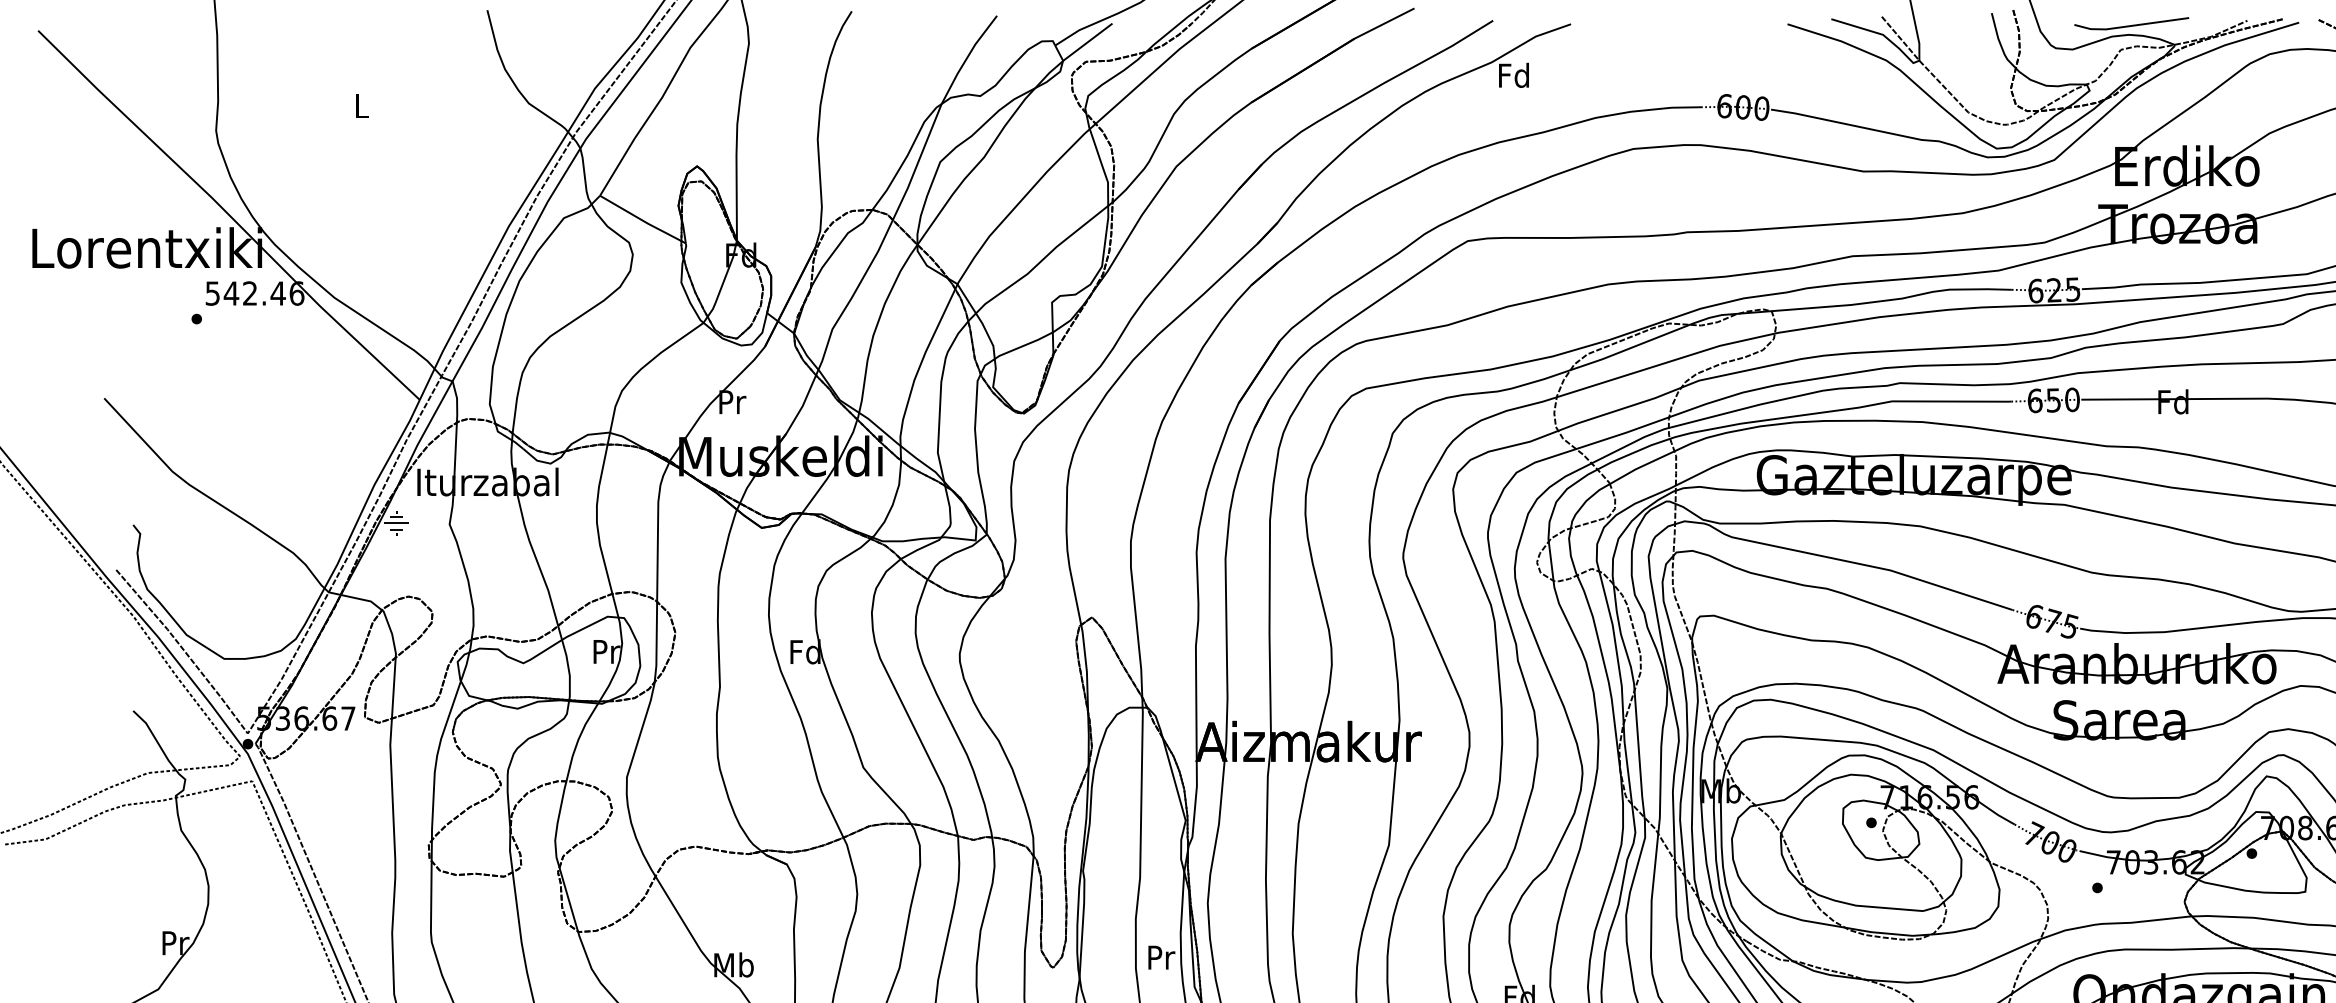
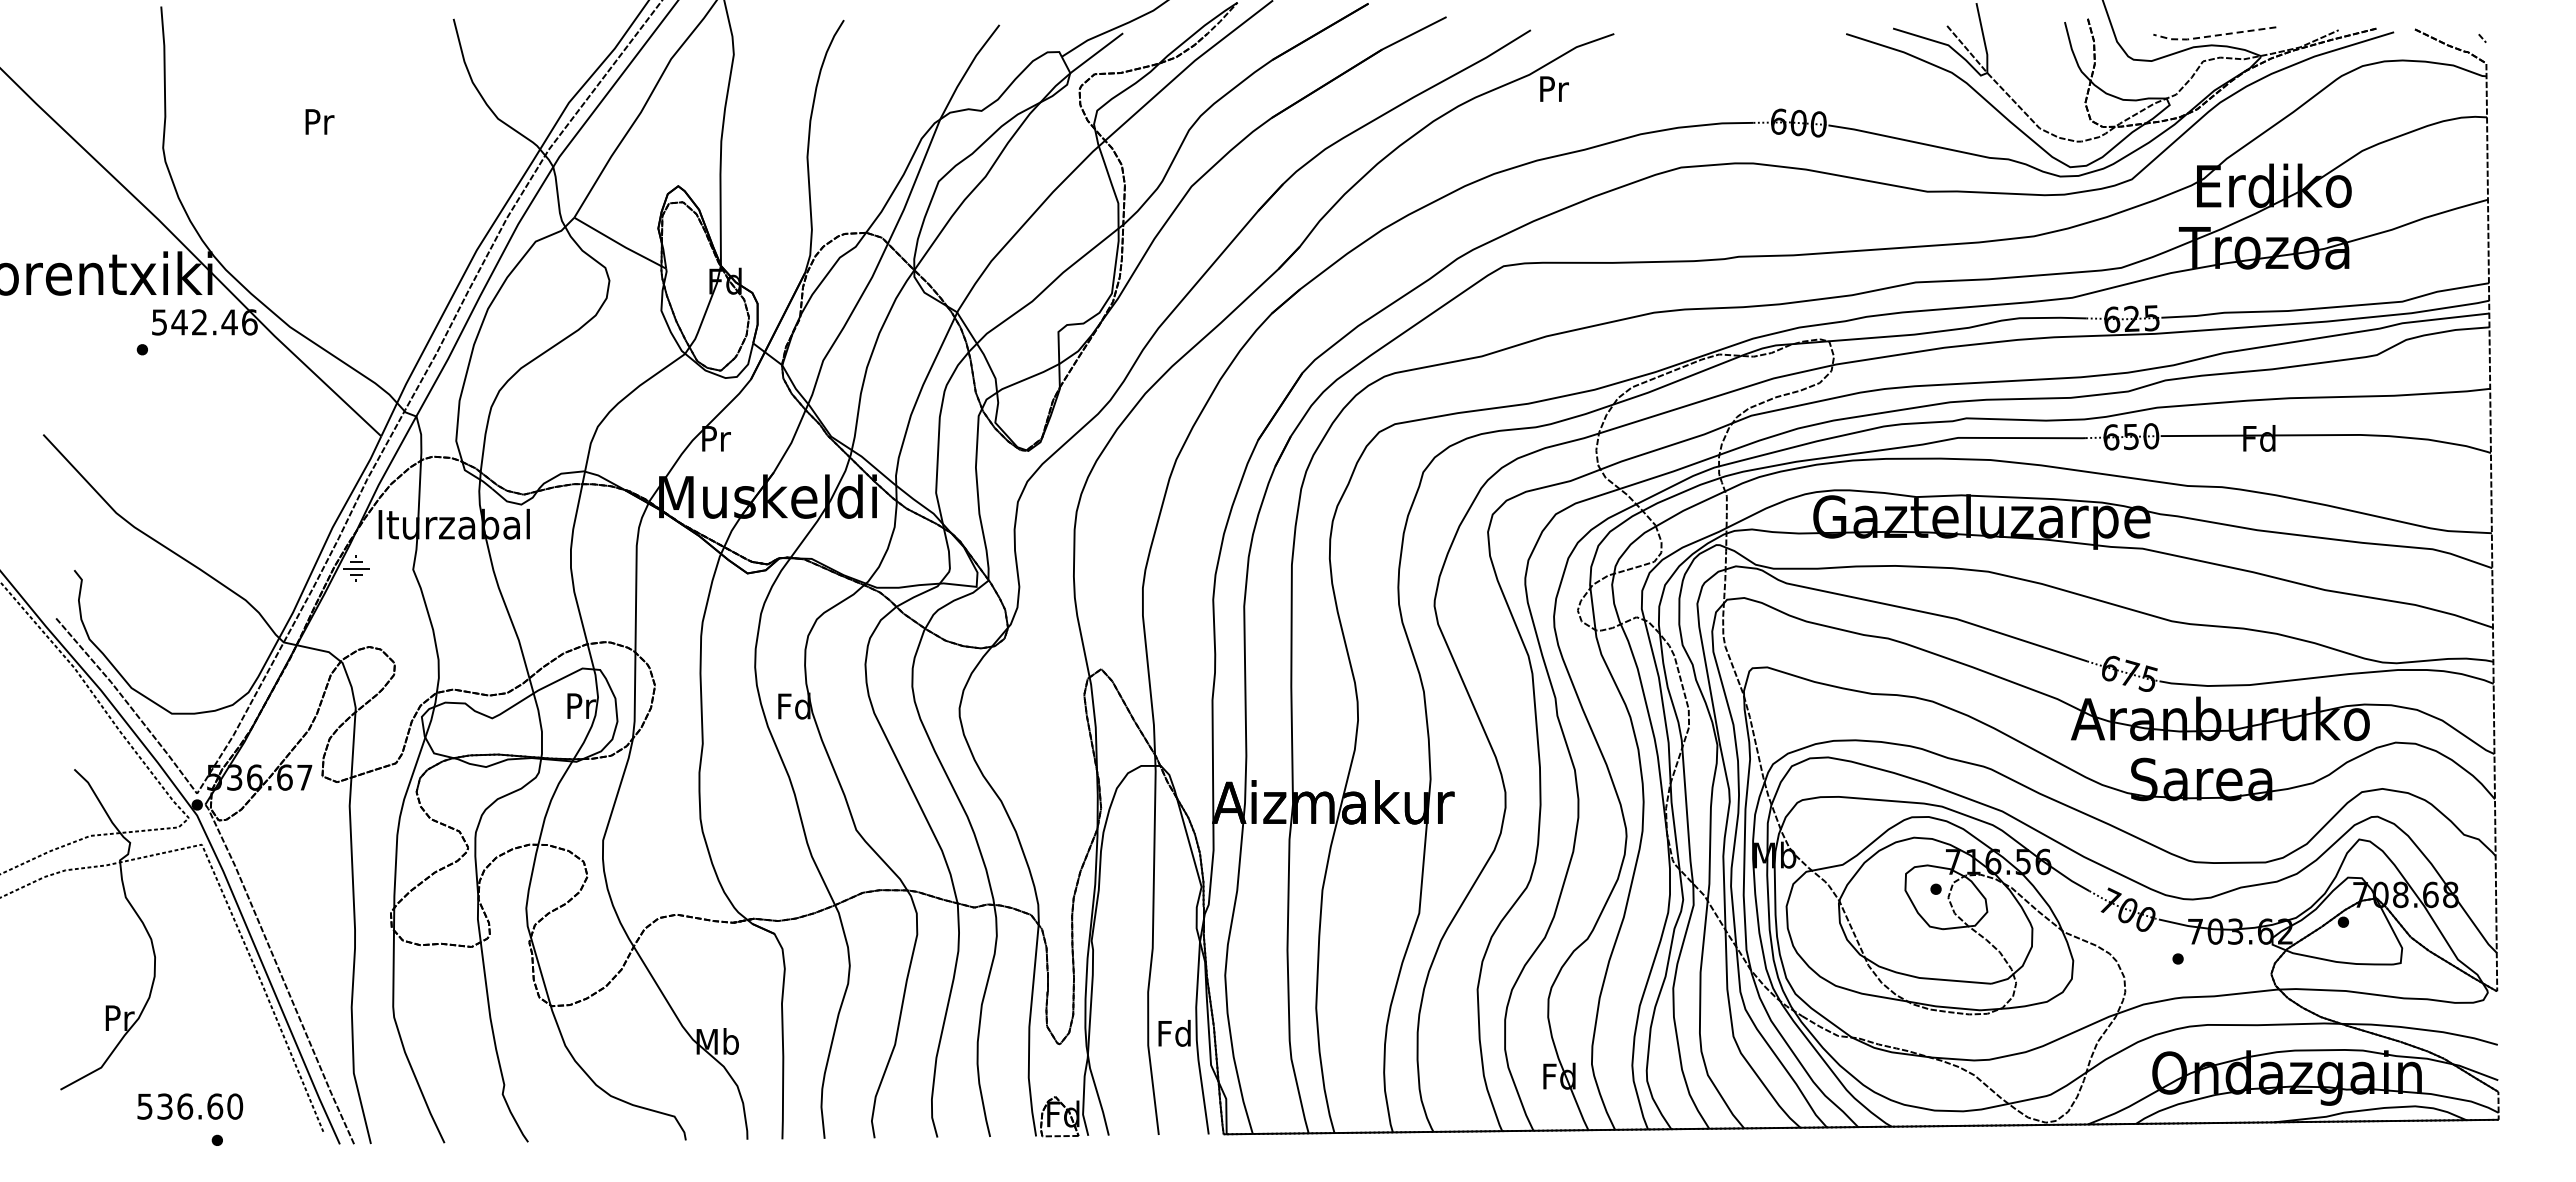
line: (2130, 25) -> (2213, 35), solid -> dashed
text: (1514, 75) -> (1553, 88), Fd -> Pr
text: (362, 105) -> (319, 121), L -> Pr
text: (1160, 956) -> (1174, 1032), Pr -> Fd

